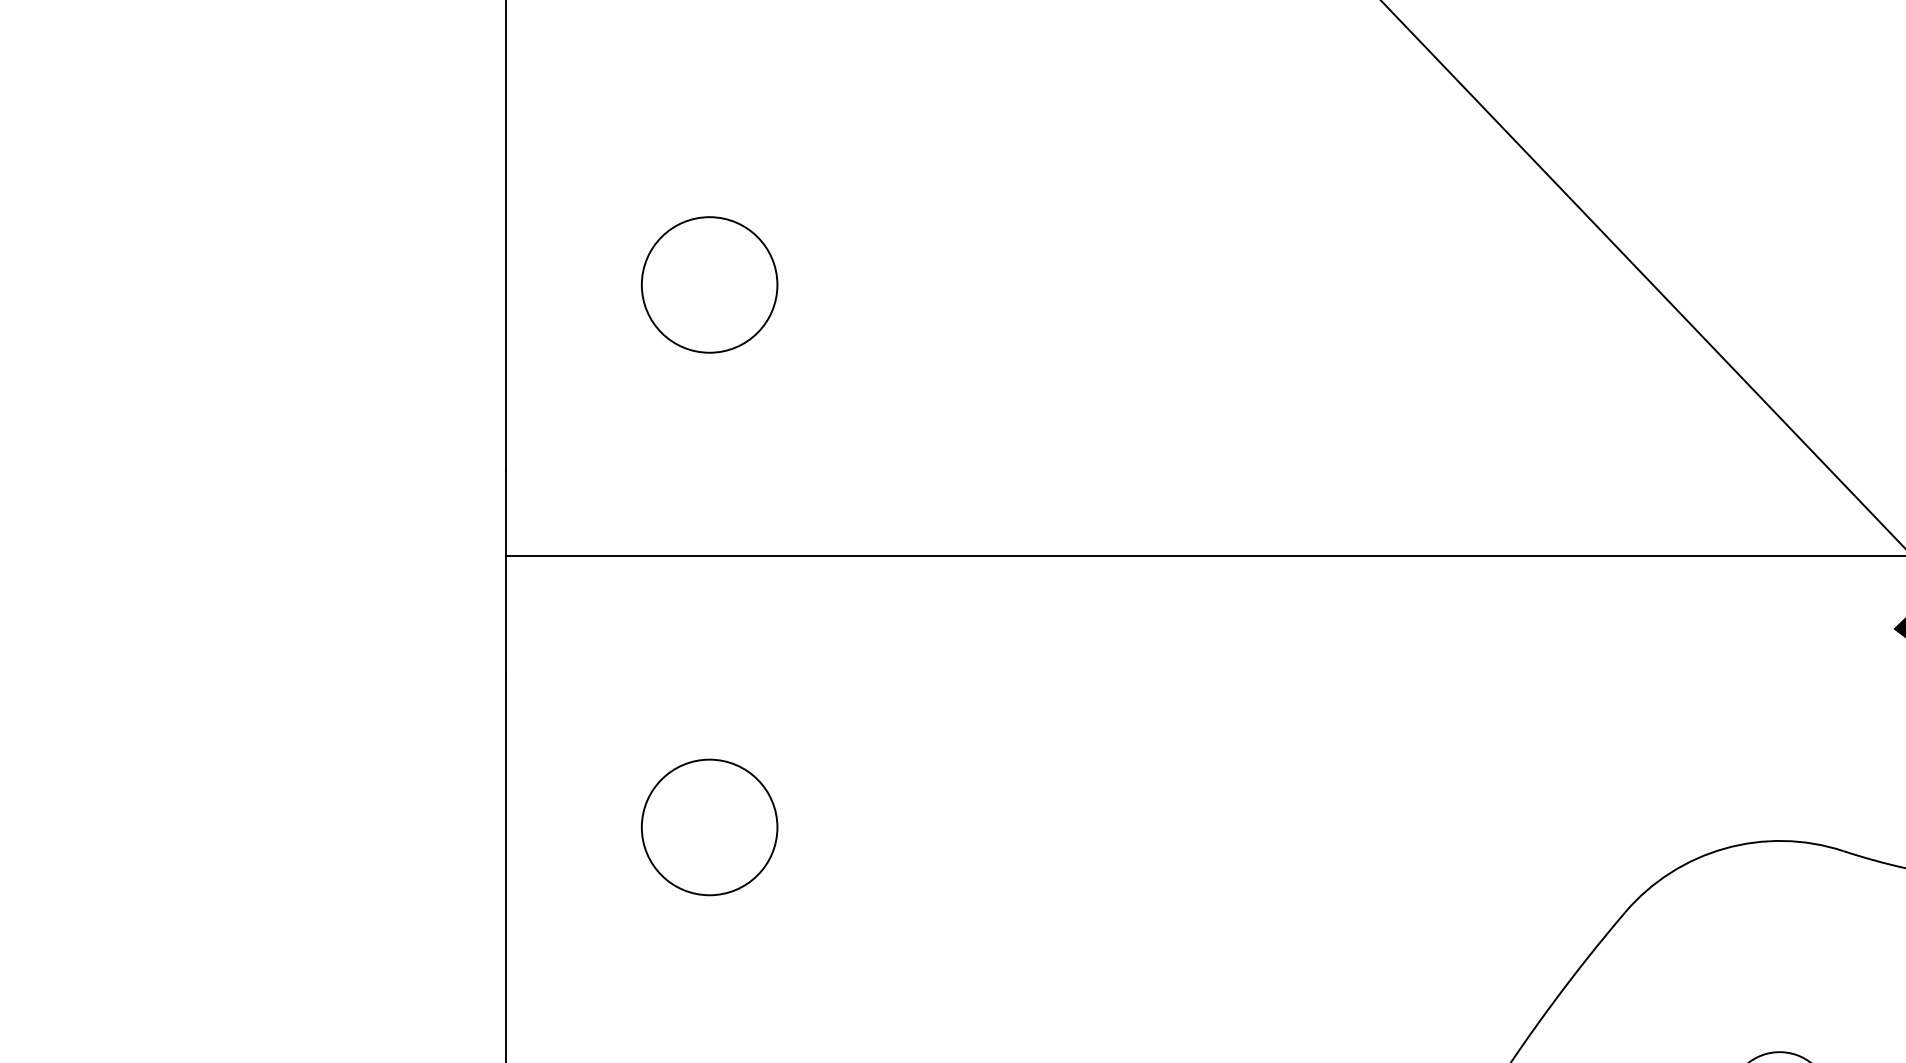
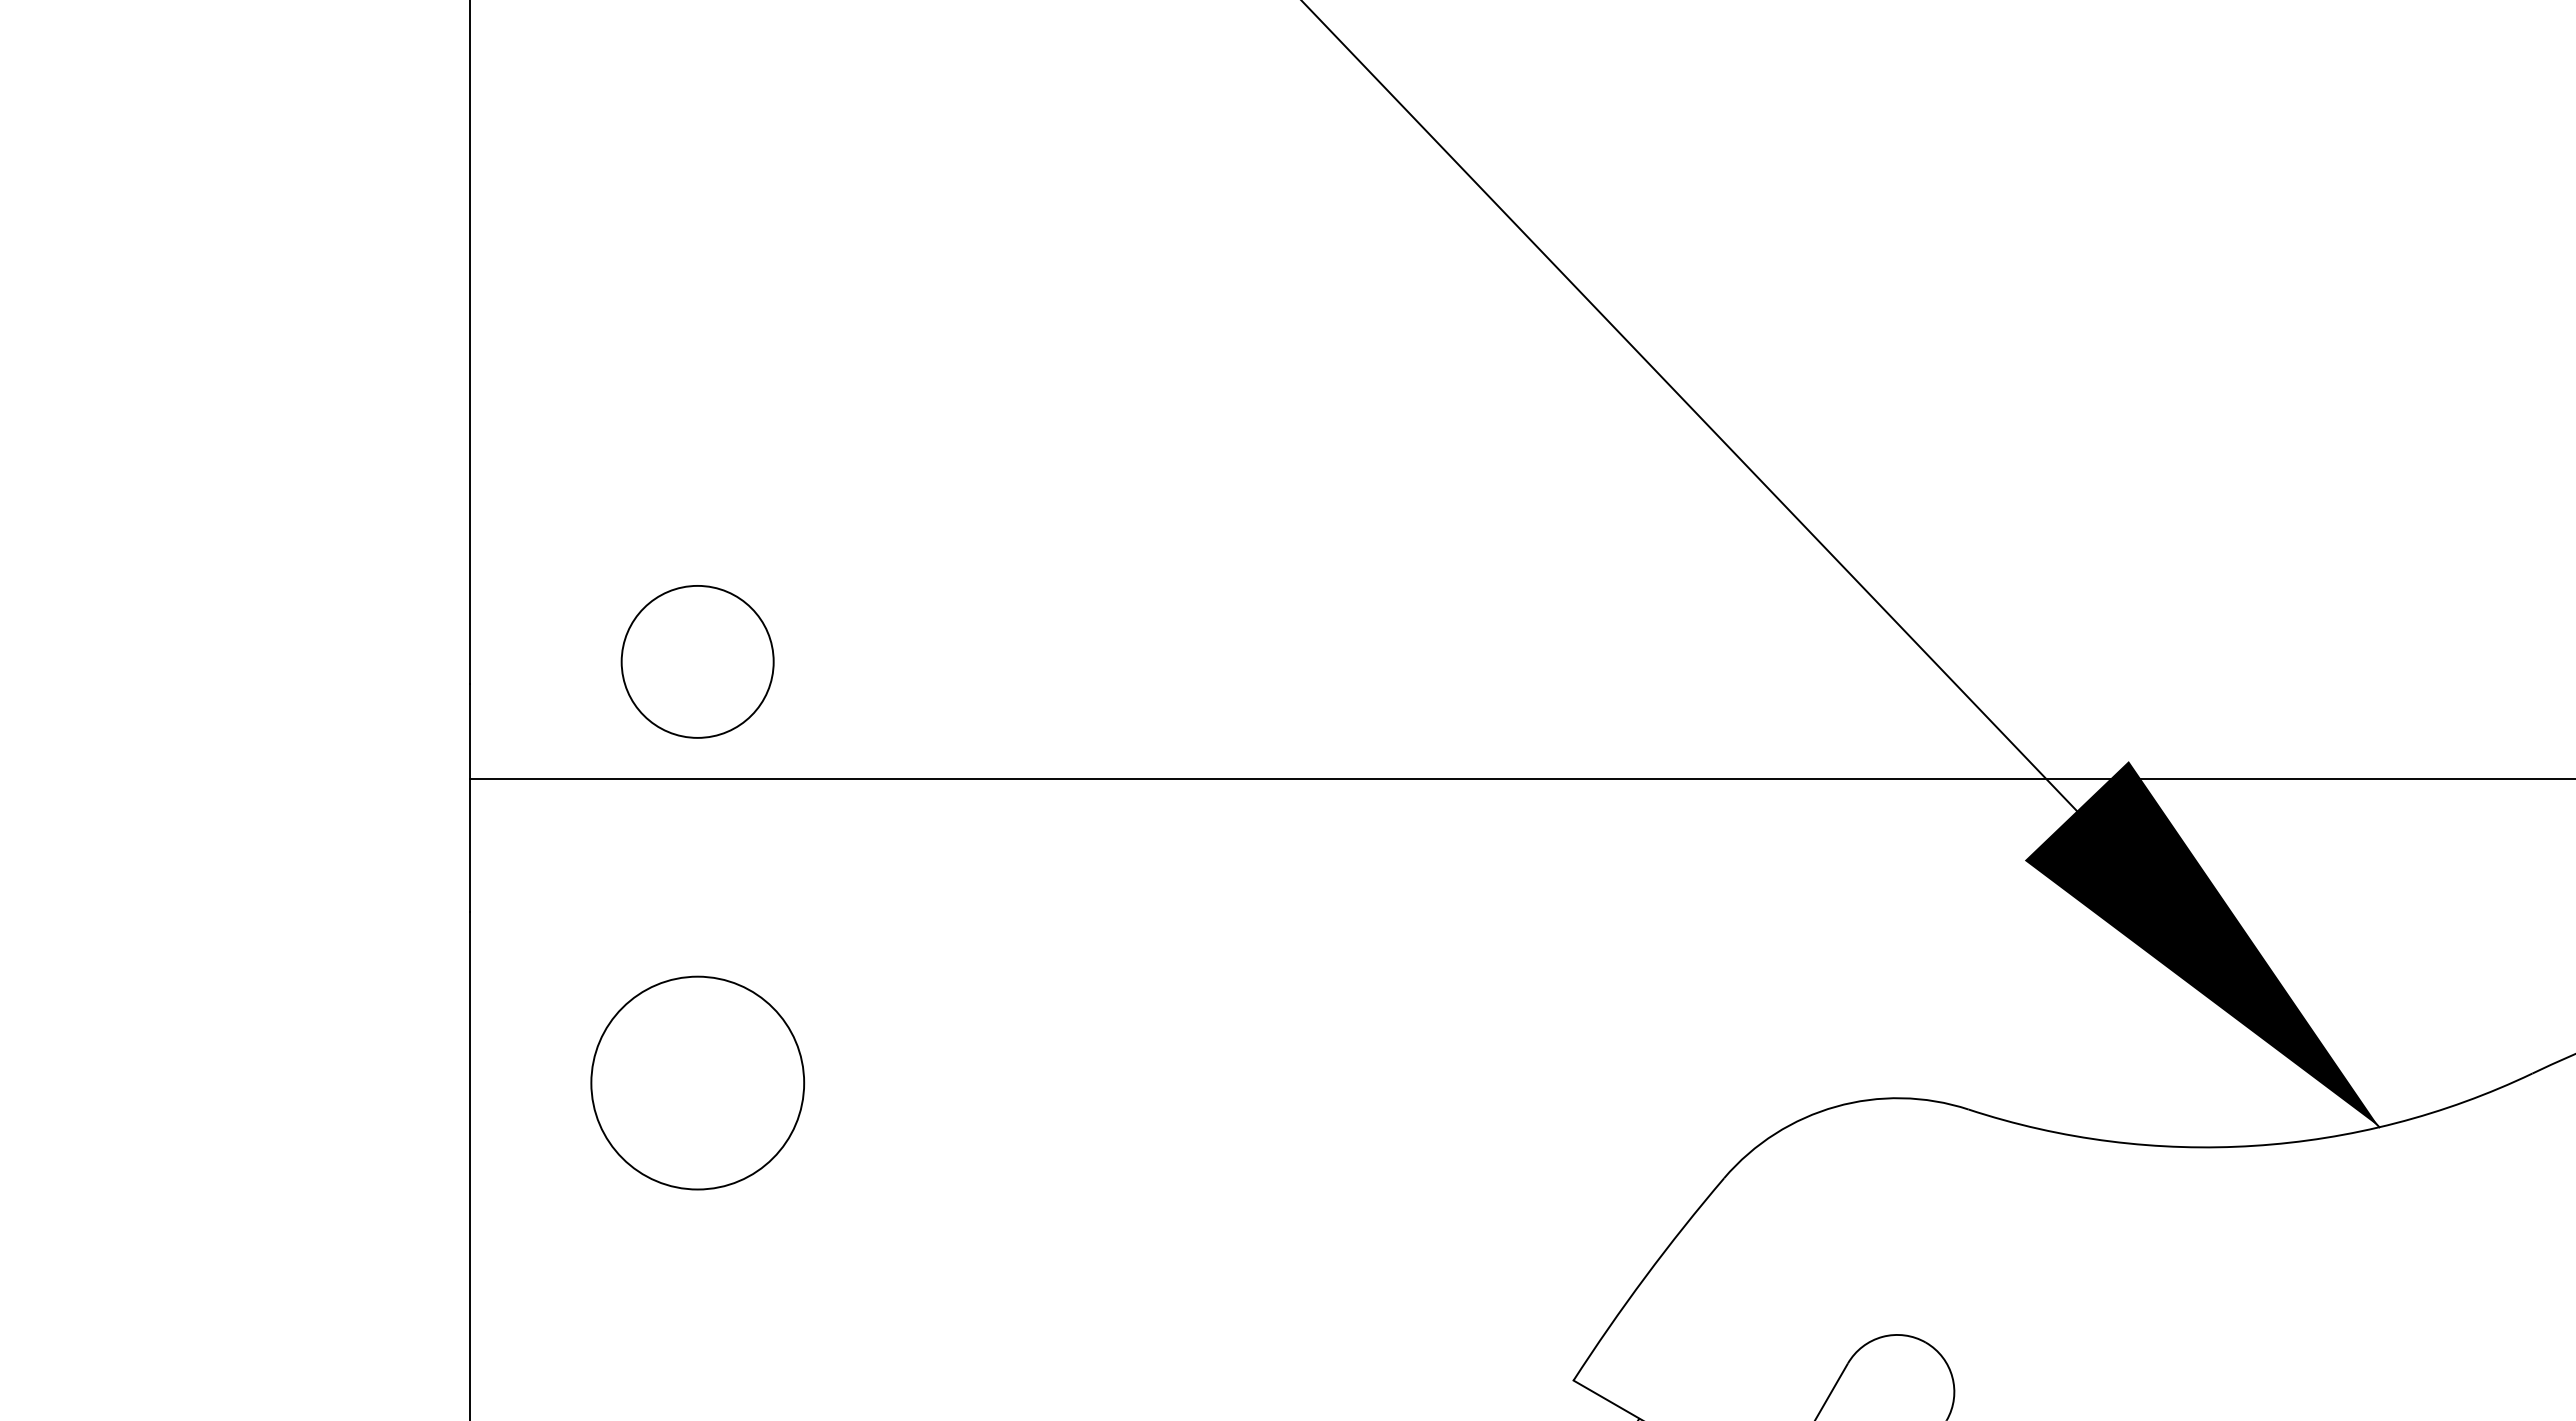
circle: (709, 284) -> (697, 661), moved
circle: (709, 826) -> (697, 1082), size x1.4

